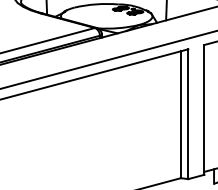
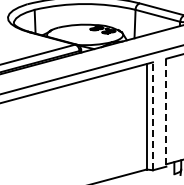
line: (204, 109) -> (166, 112), solid -> dashed
line: (187, 114) -> (152, 116), solid -> dashed

